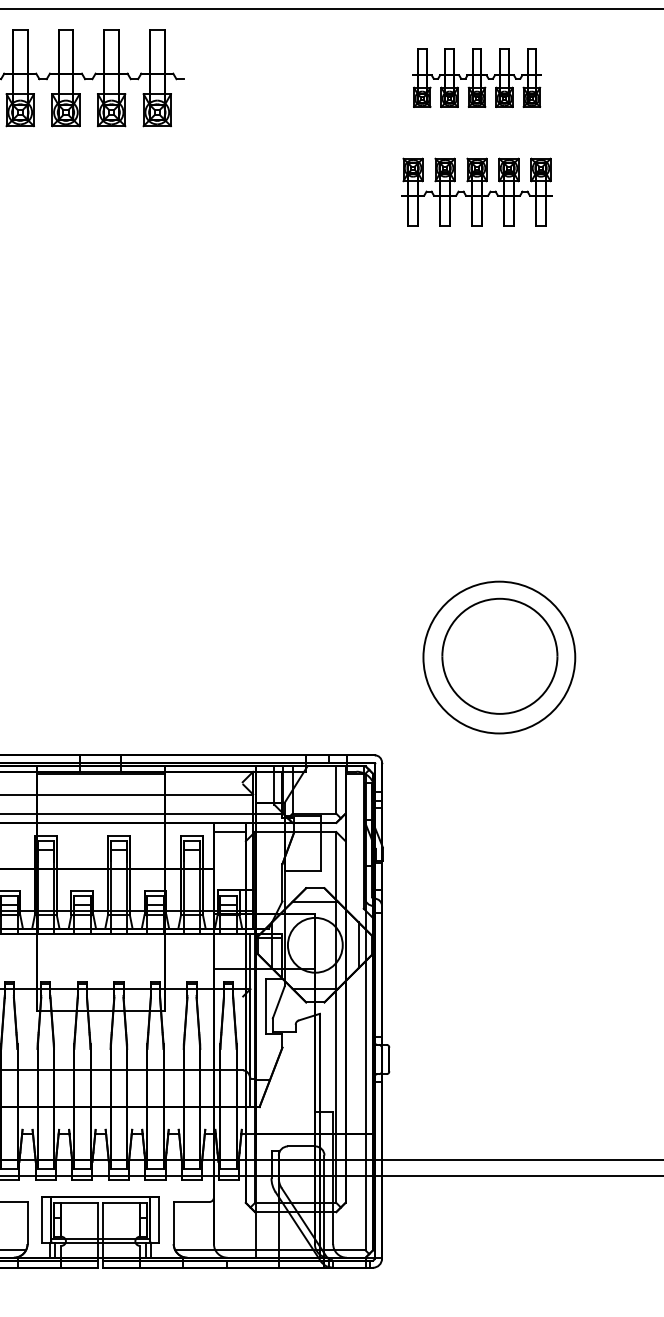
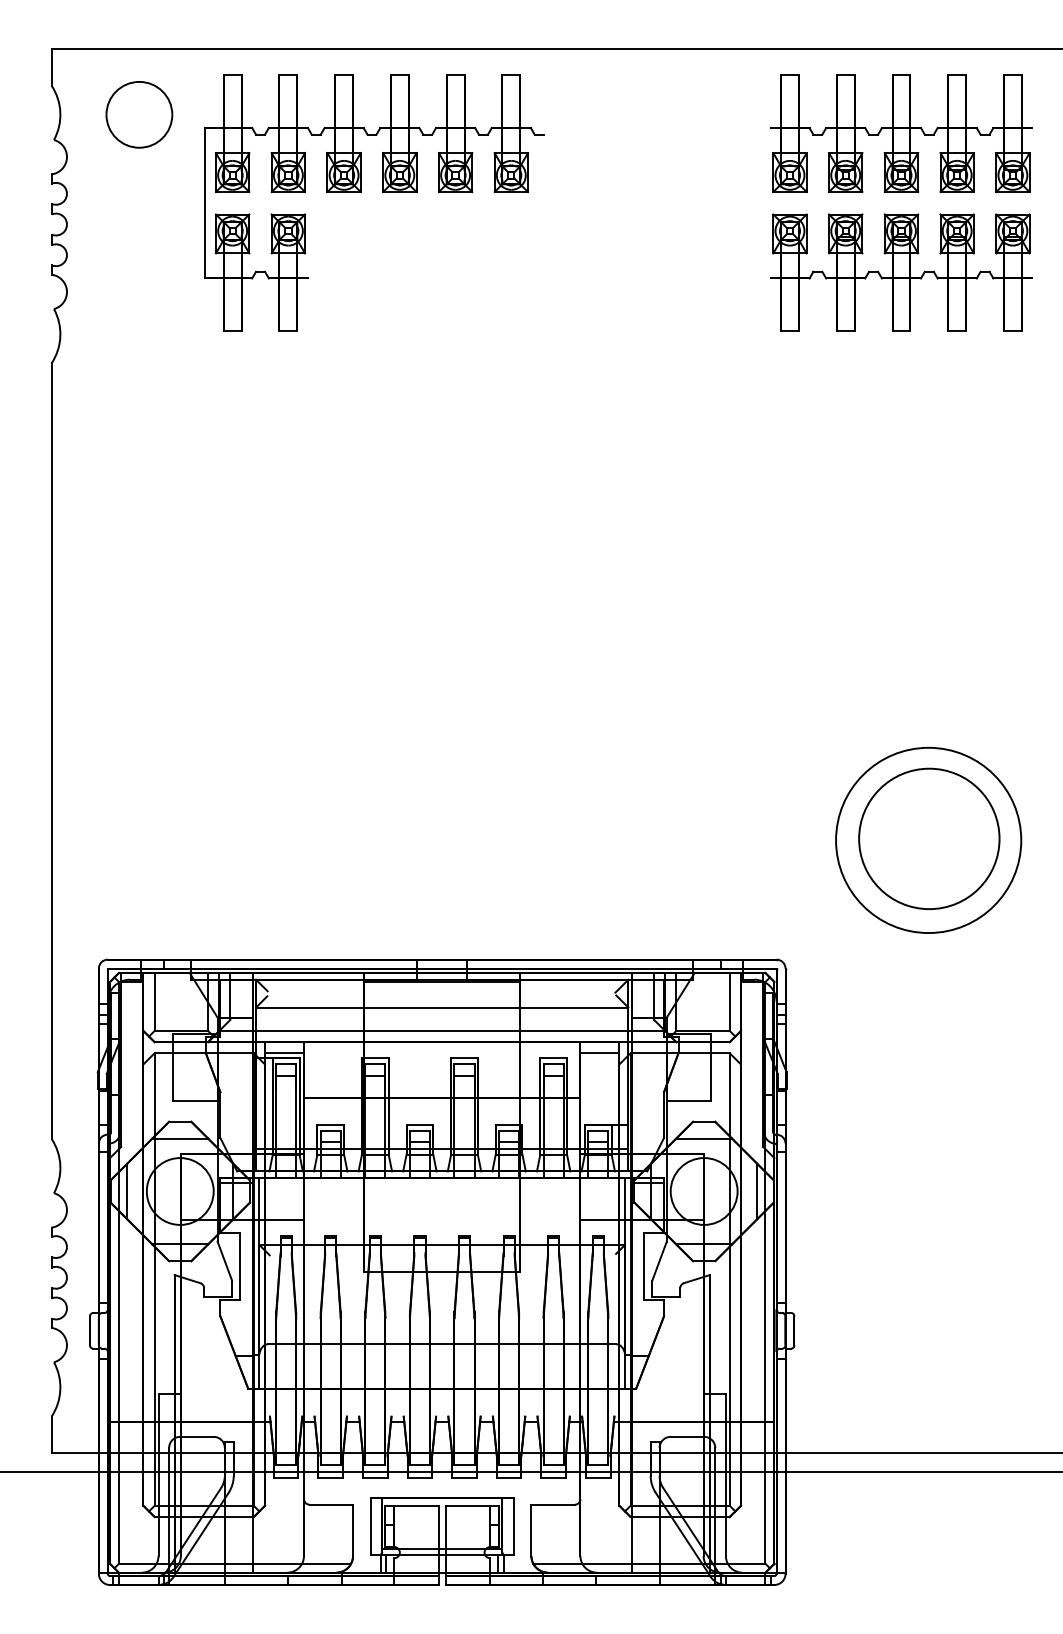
part: (477, 78) -> (901, 133), size x1.67
part: (477, 192) -> (901, 272), size x1.43

